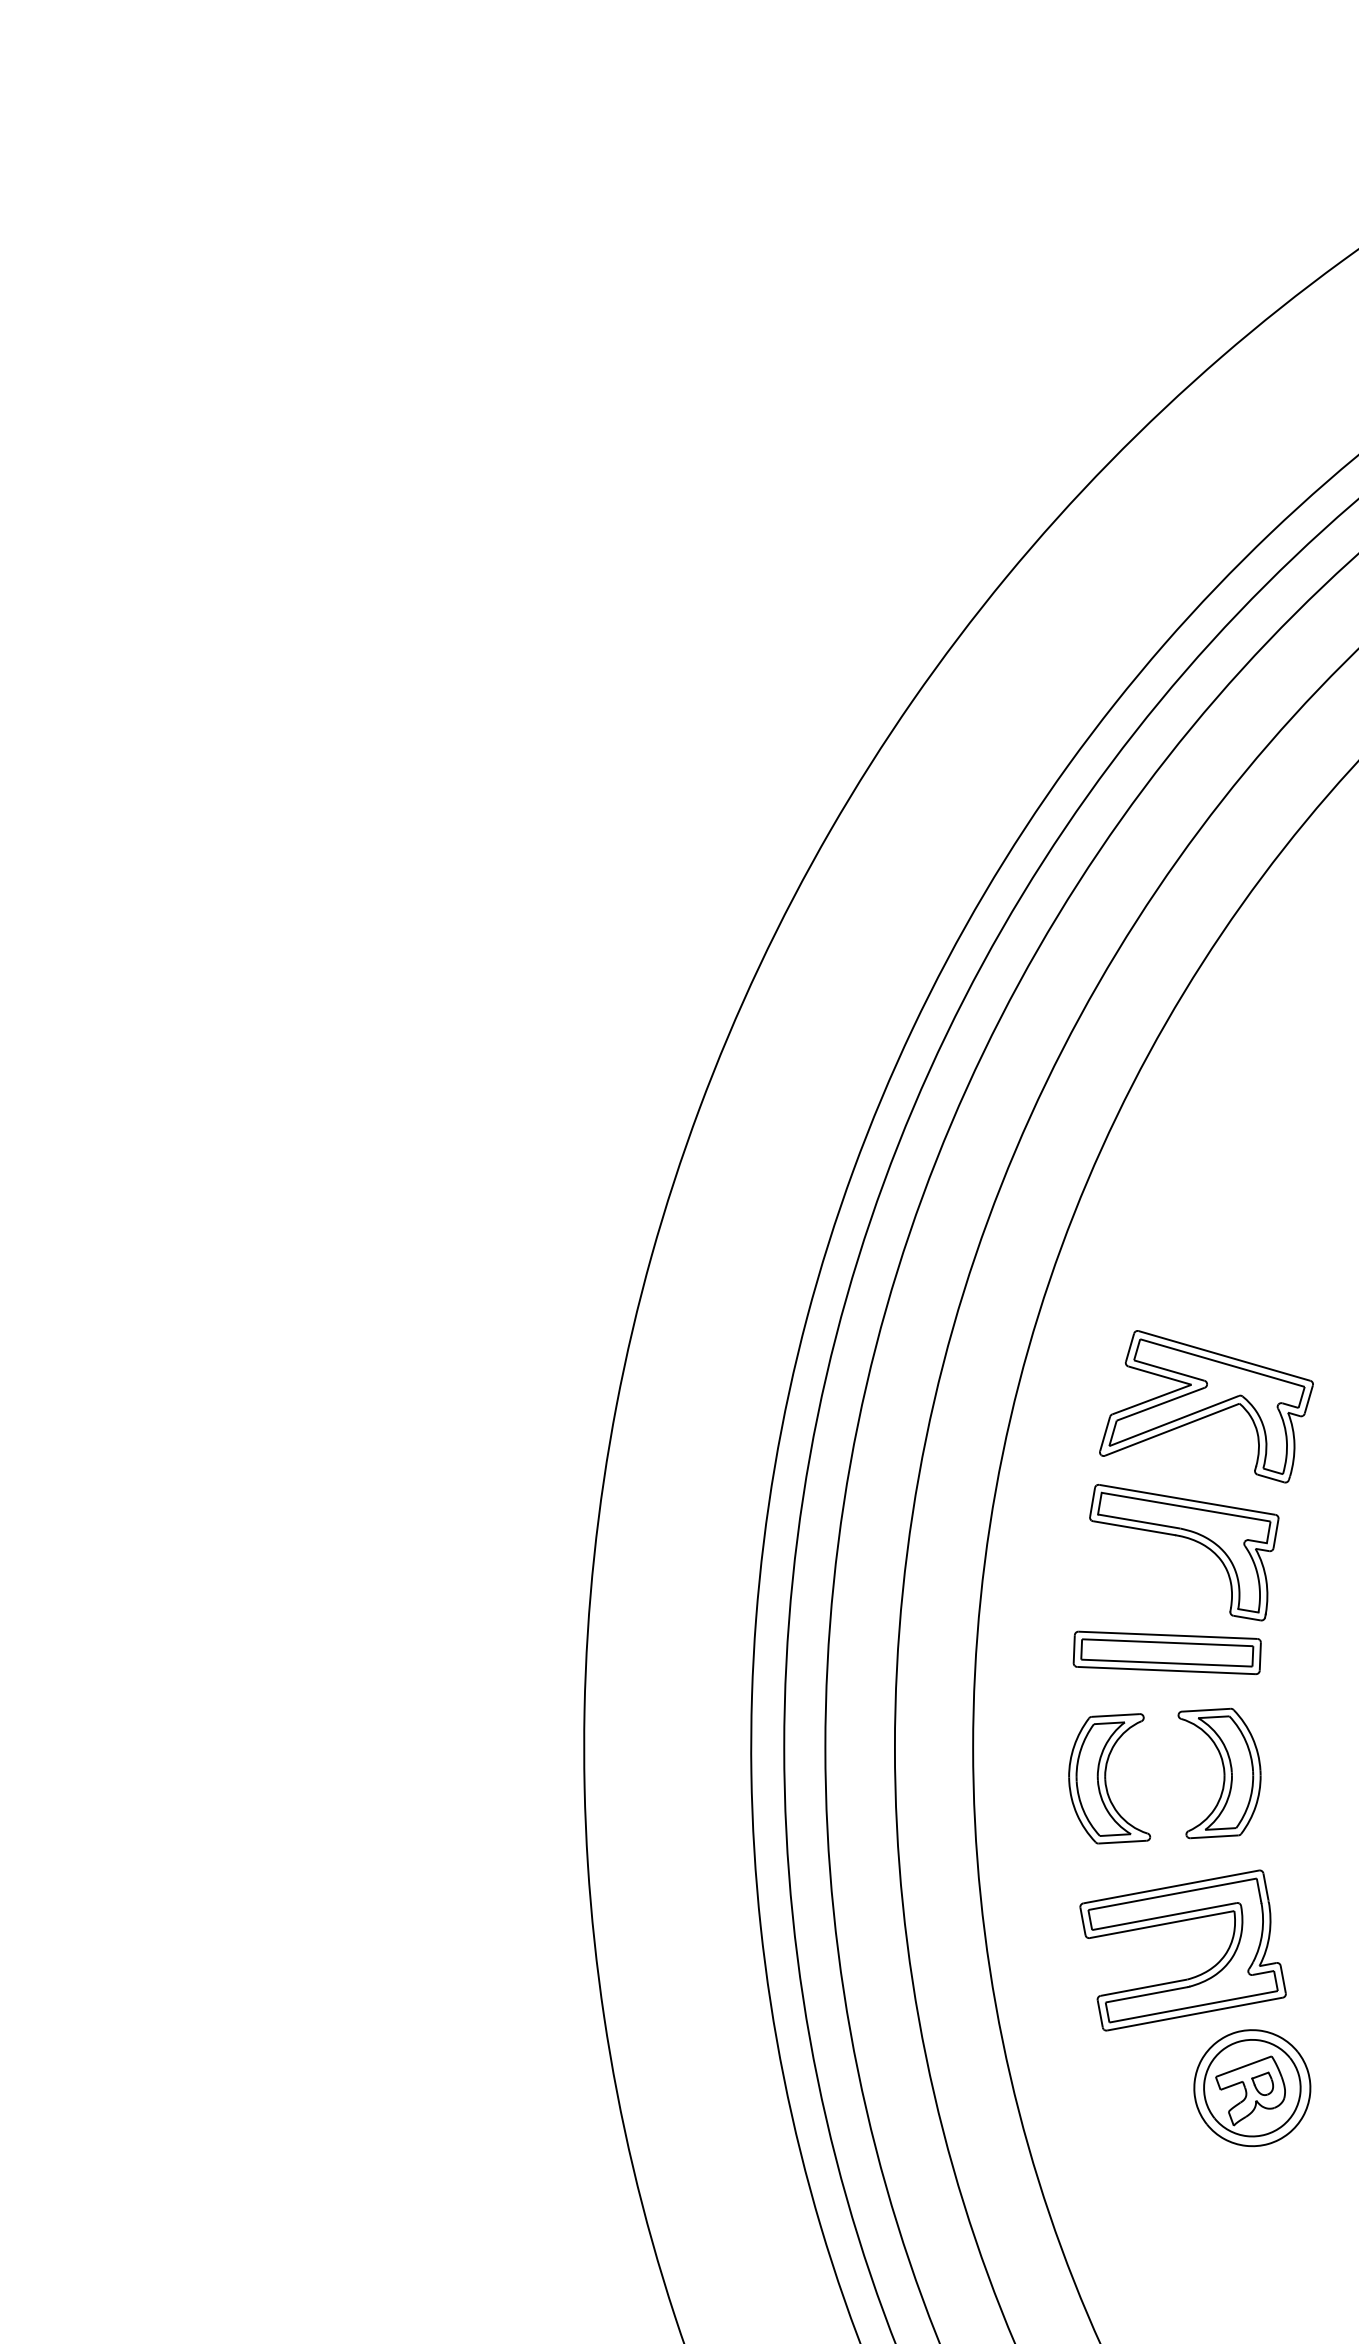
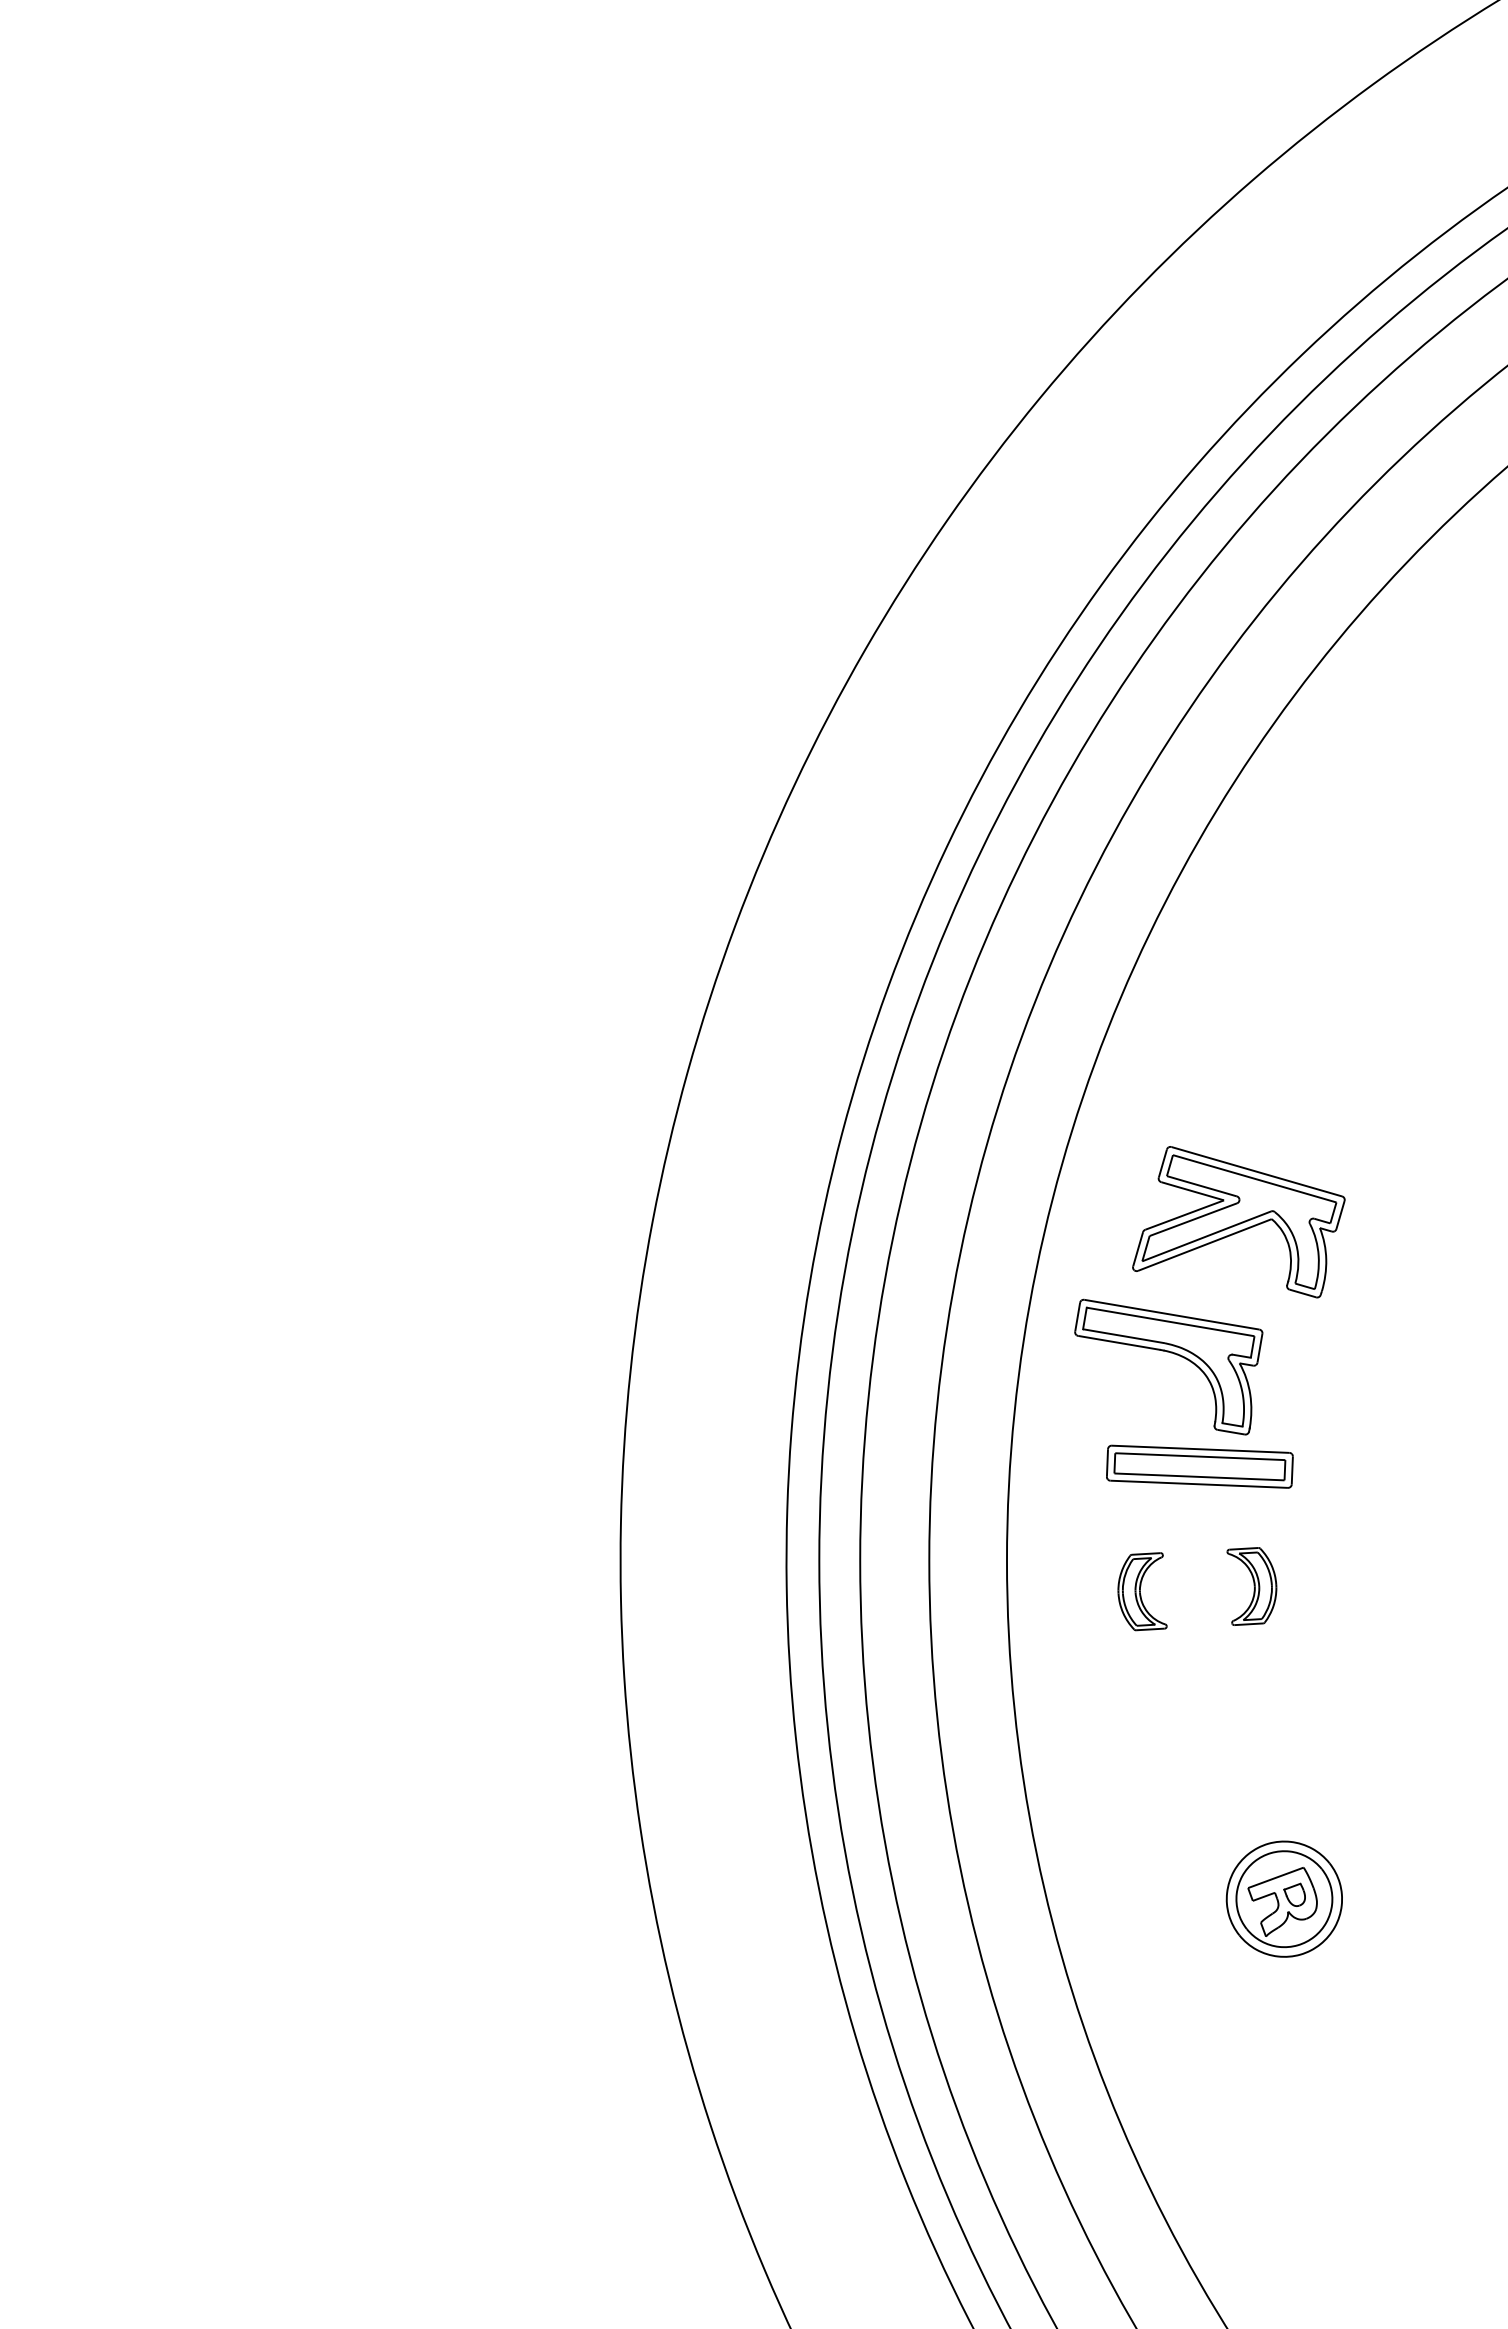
part: (1186, 1538) -> (1170, 1353), moved
part: (1219, 1773) -> (1251, 1586), size x0.6
part: (1109, 1778) -> (1142, 1591), size x0.6
part: (1189, 1977) -> (1221, 1789), removed

